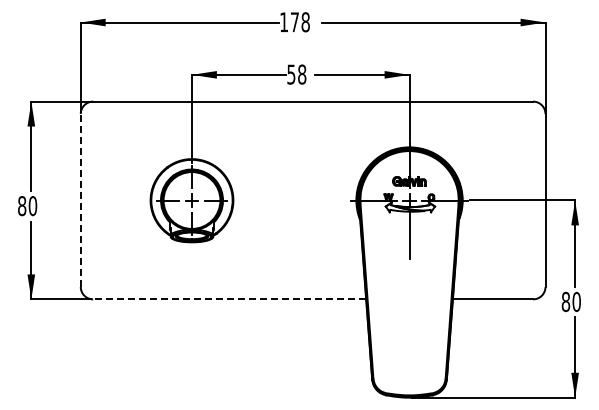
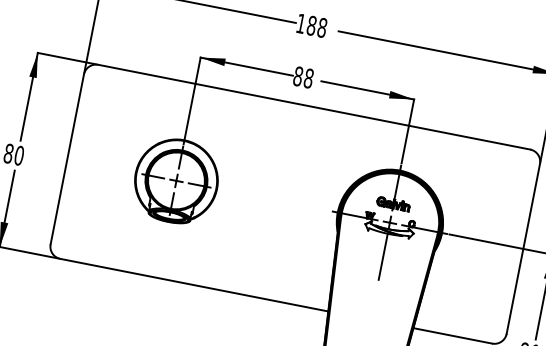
text: (294, 22) -> (311, 25), 178 -> 188
text: (291, 74) -> (298, 76), 58 -> 88
line: (80, 200) -> (67, 159), dashed -> solid
line: (229, 299) -> (194, 285), dashed -> solid

